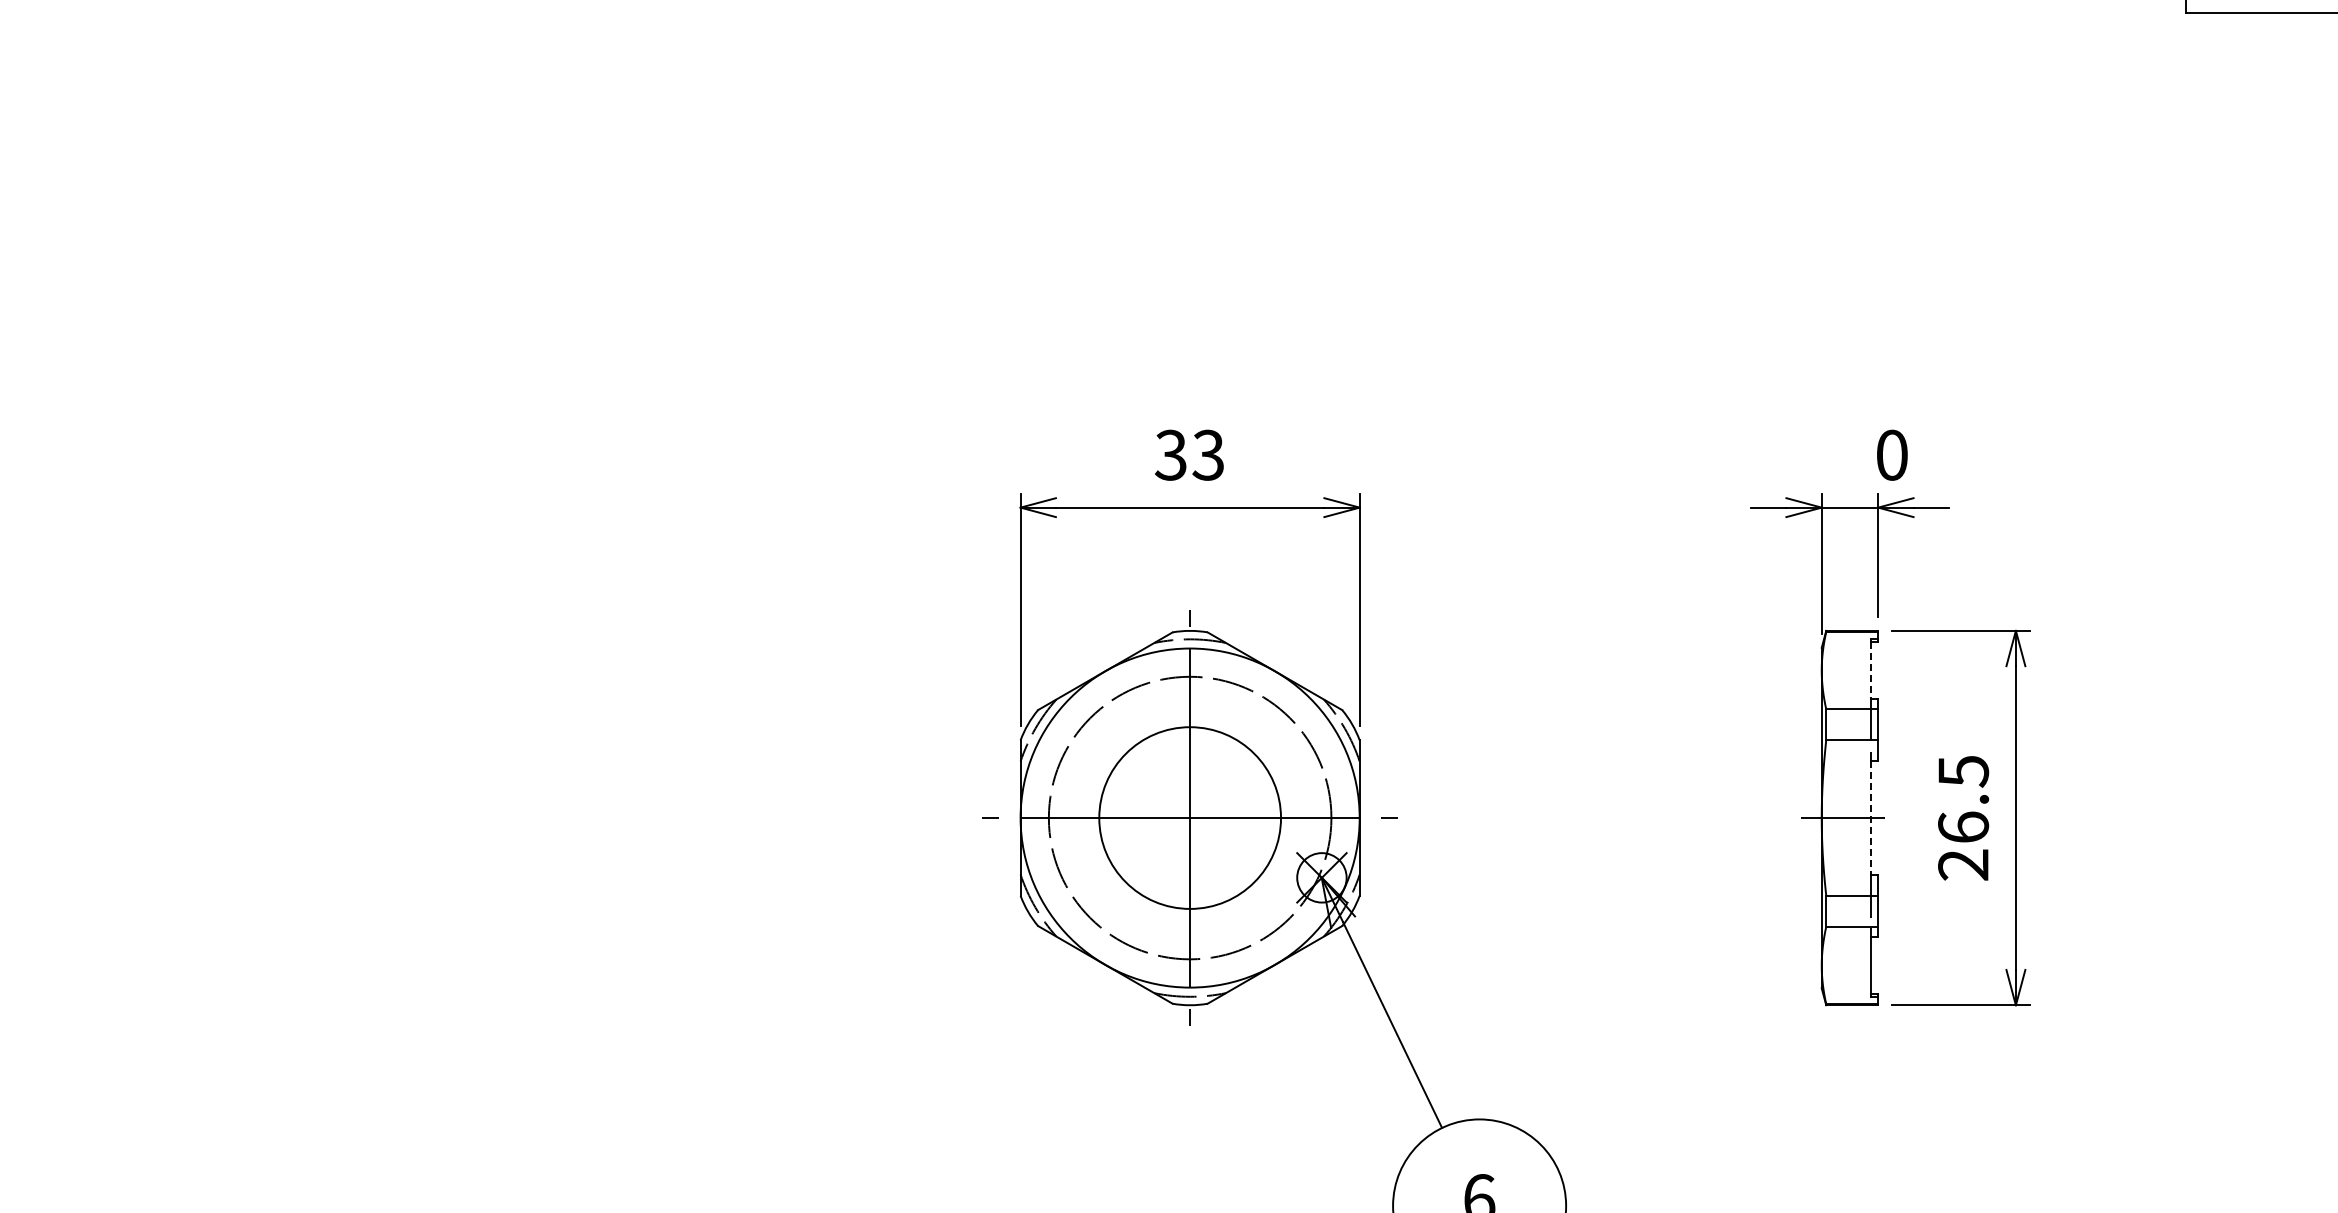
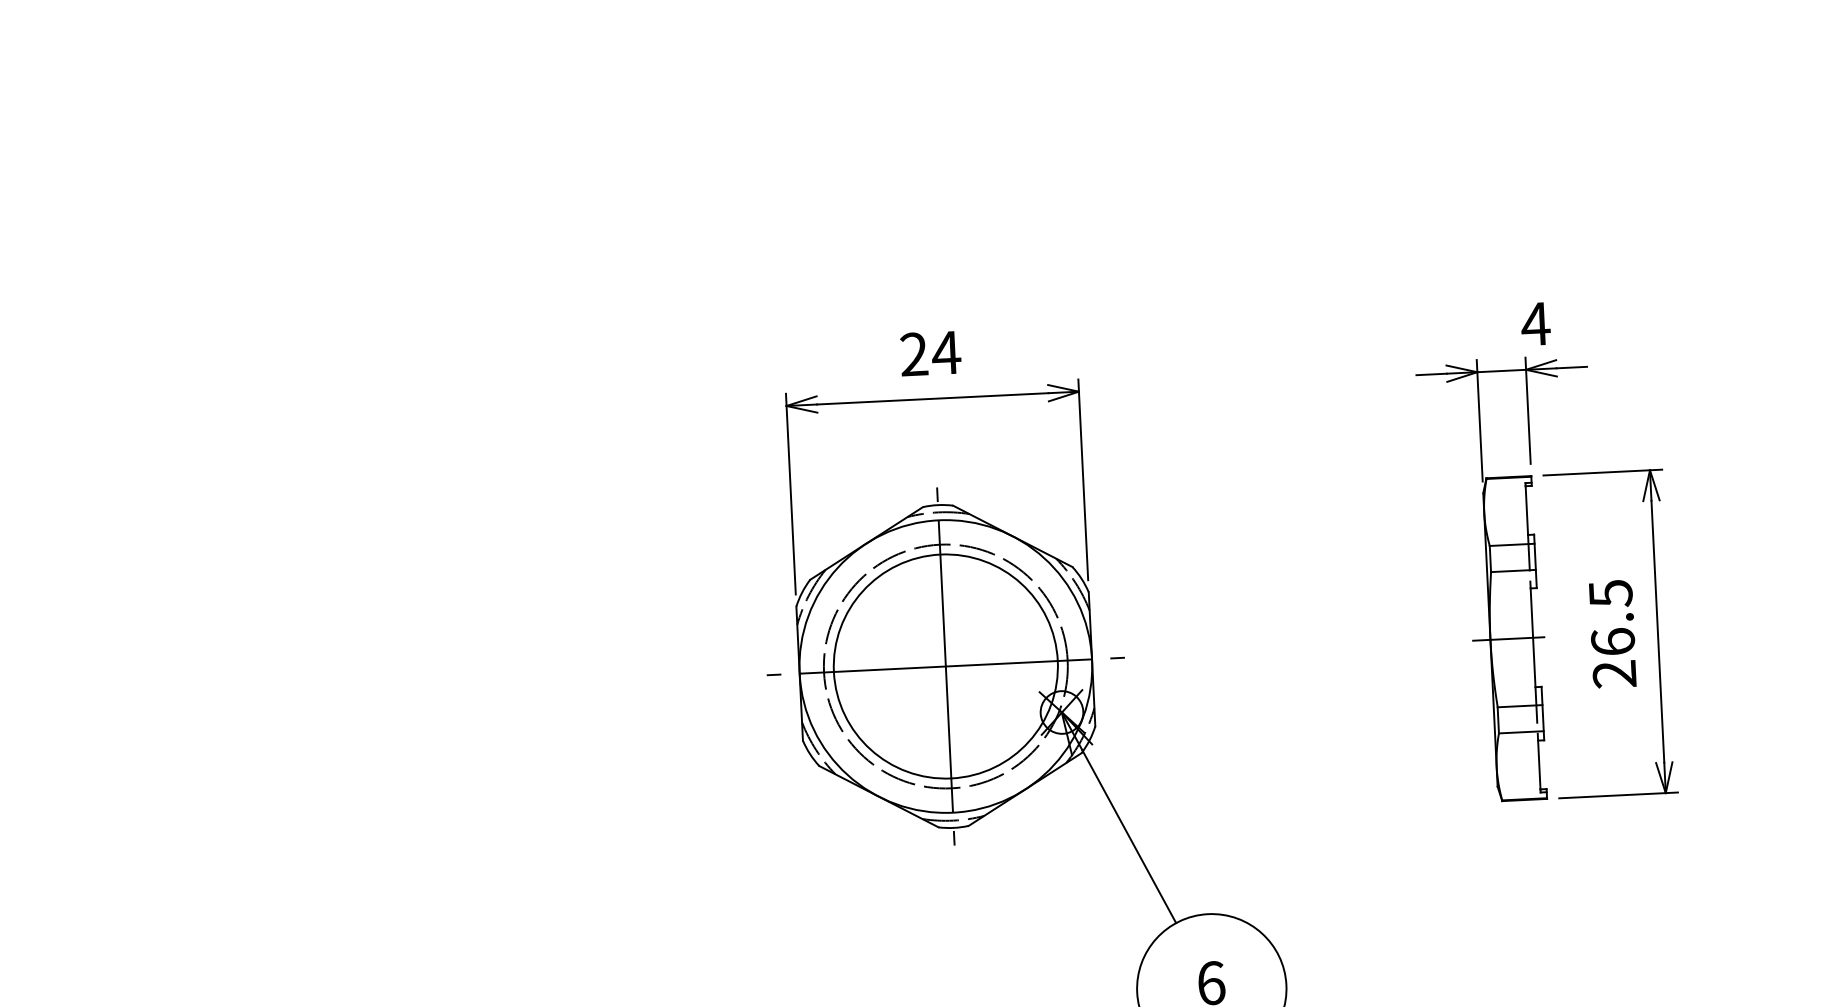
text: (1190, 454) -> (930, 353), 33 -> 24
text: (1891, 454) -> (1535, 323), 0 -> 4
line: (1871, 671) -> (1527, 511), dashed -> solid
circle: (1189, 817) -> (945, 666), size x1.43
line: (1871, 818) -> (1533, 638), dashed -> solid

